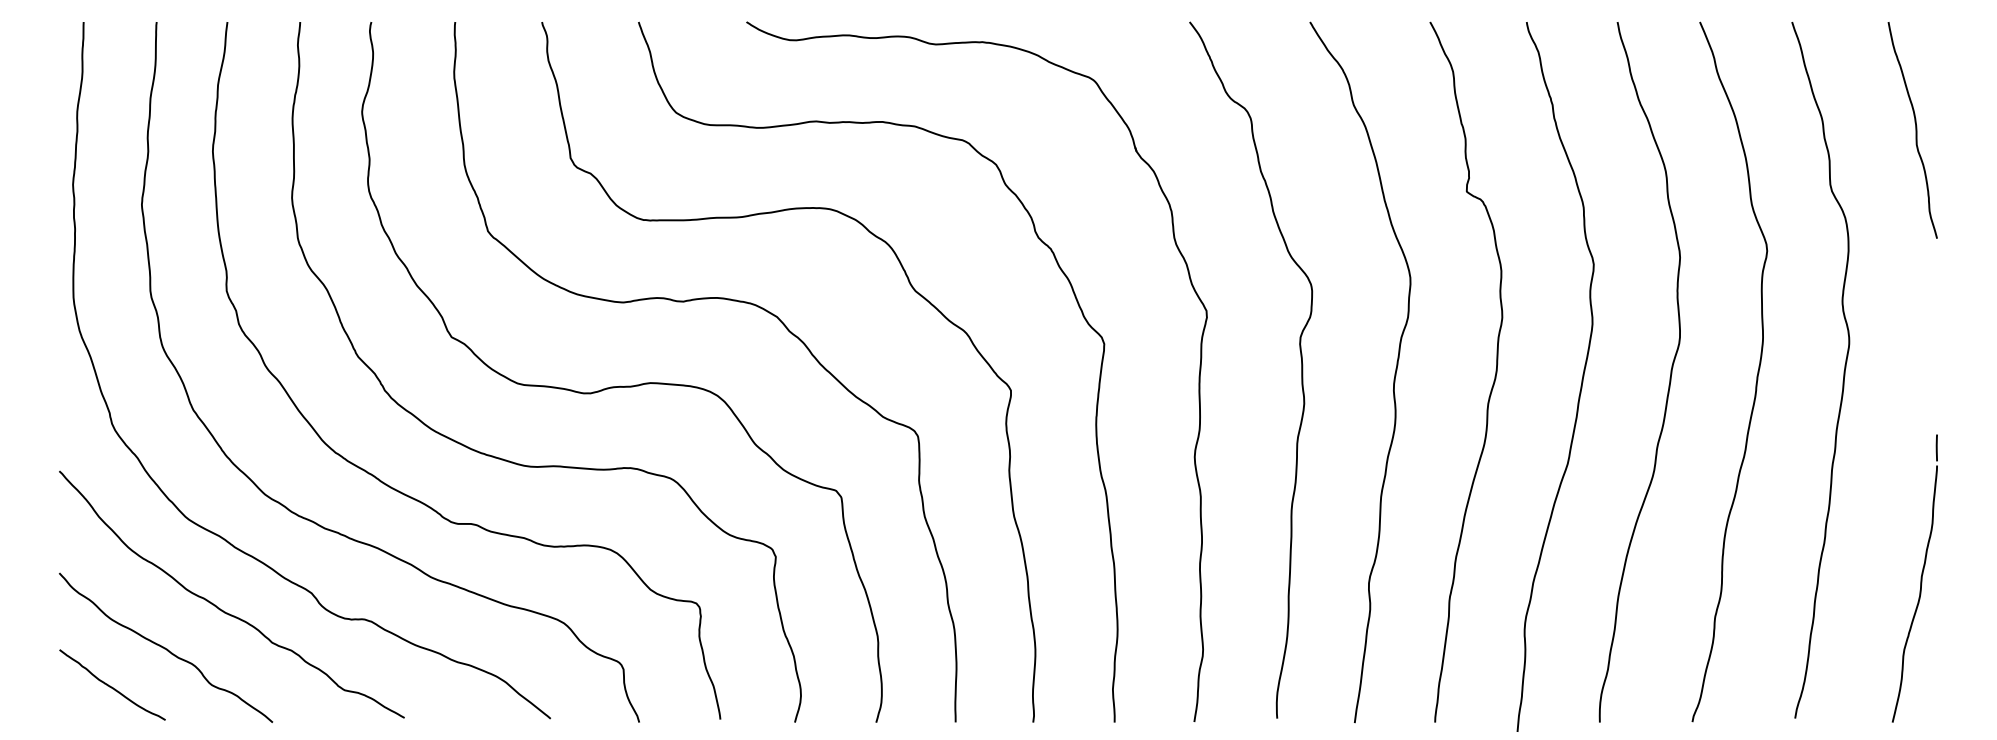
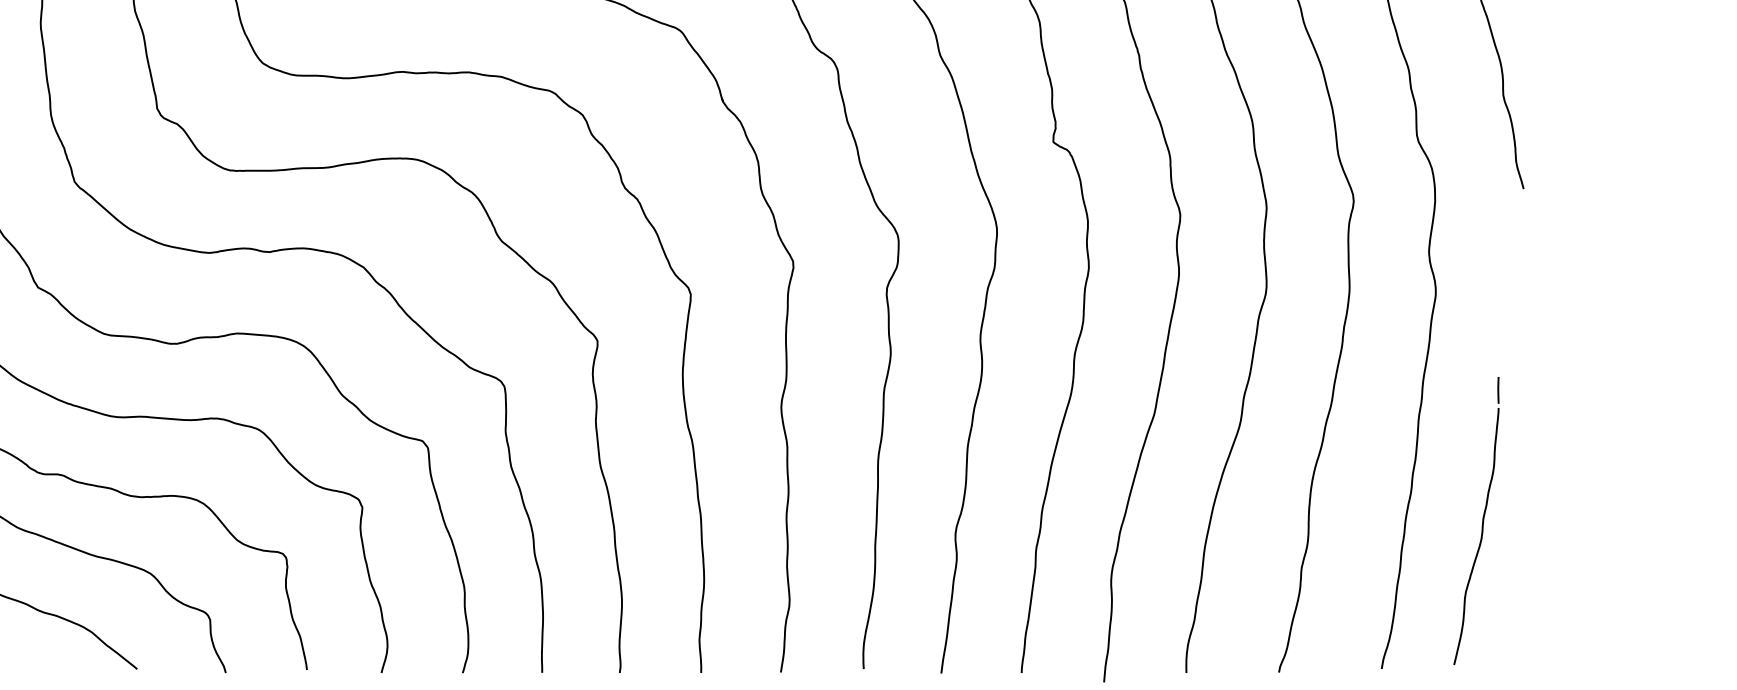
part: (1914, 578) -> (1476, 520), moved

